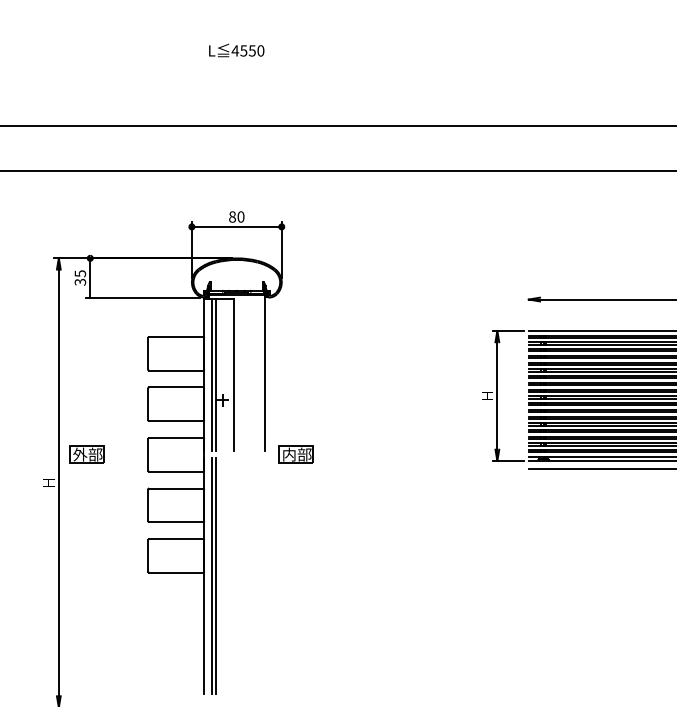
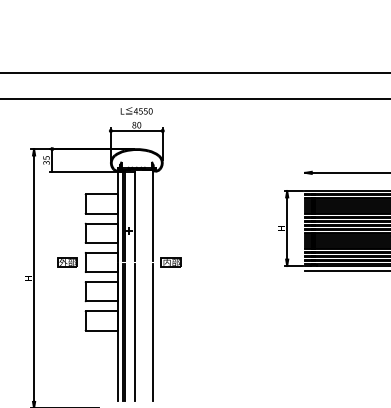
text: (236, 49) -> (136, 110), moved
part: (87, 454) -> (67, 262), moved
line: (232, 576) -> (134, 332), added
line: (265, 576) -> (153, 332), added

